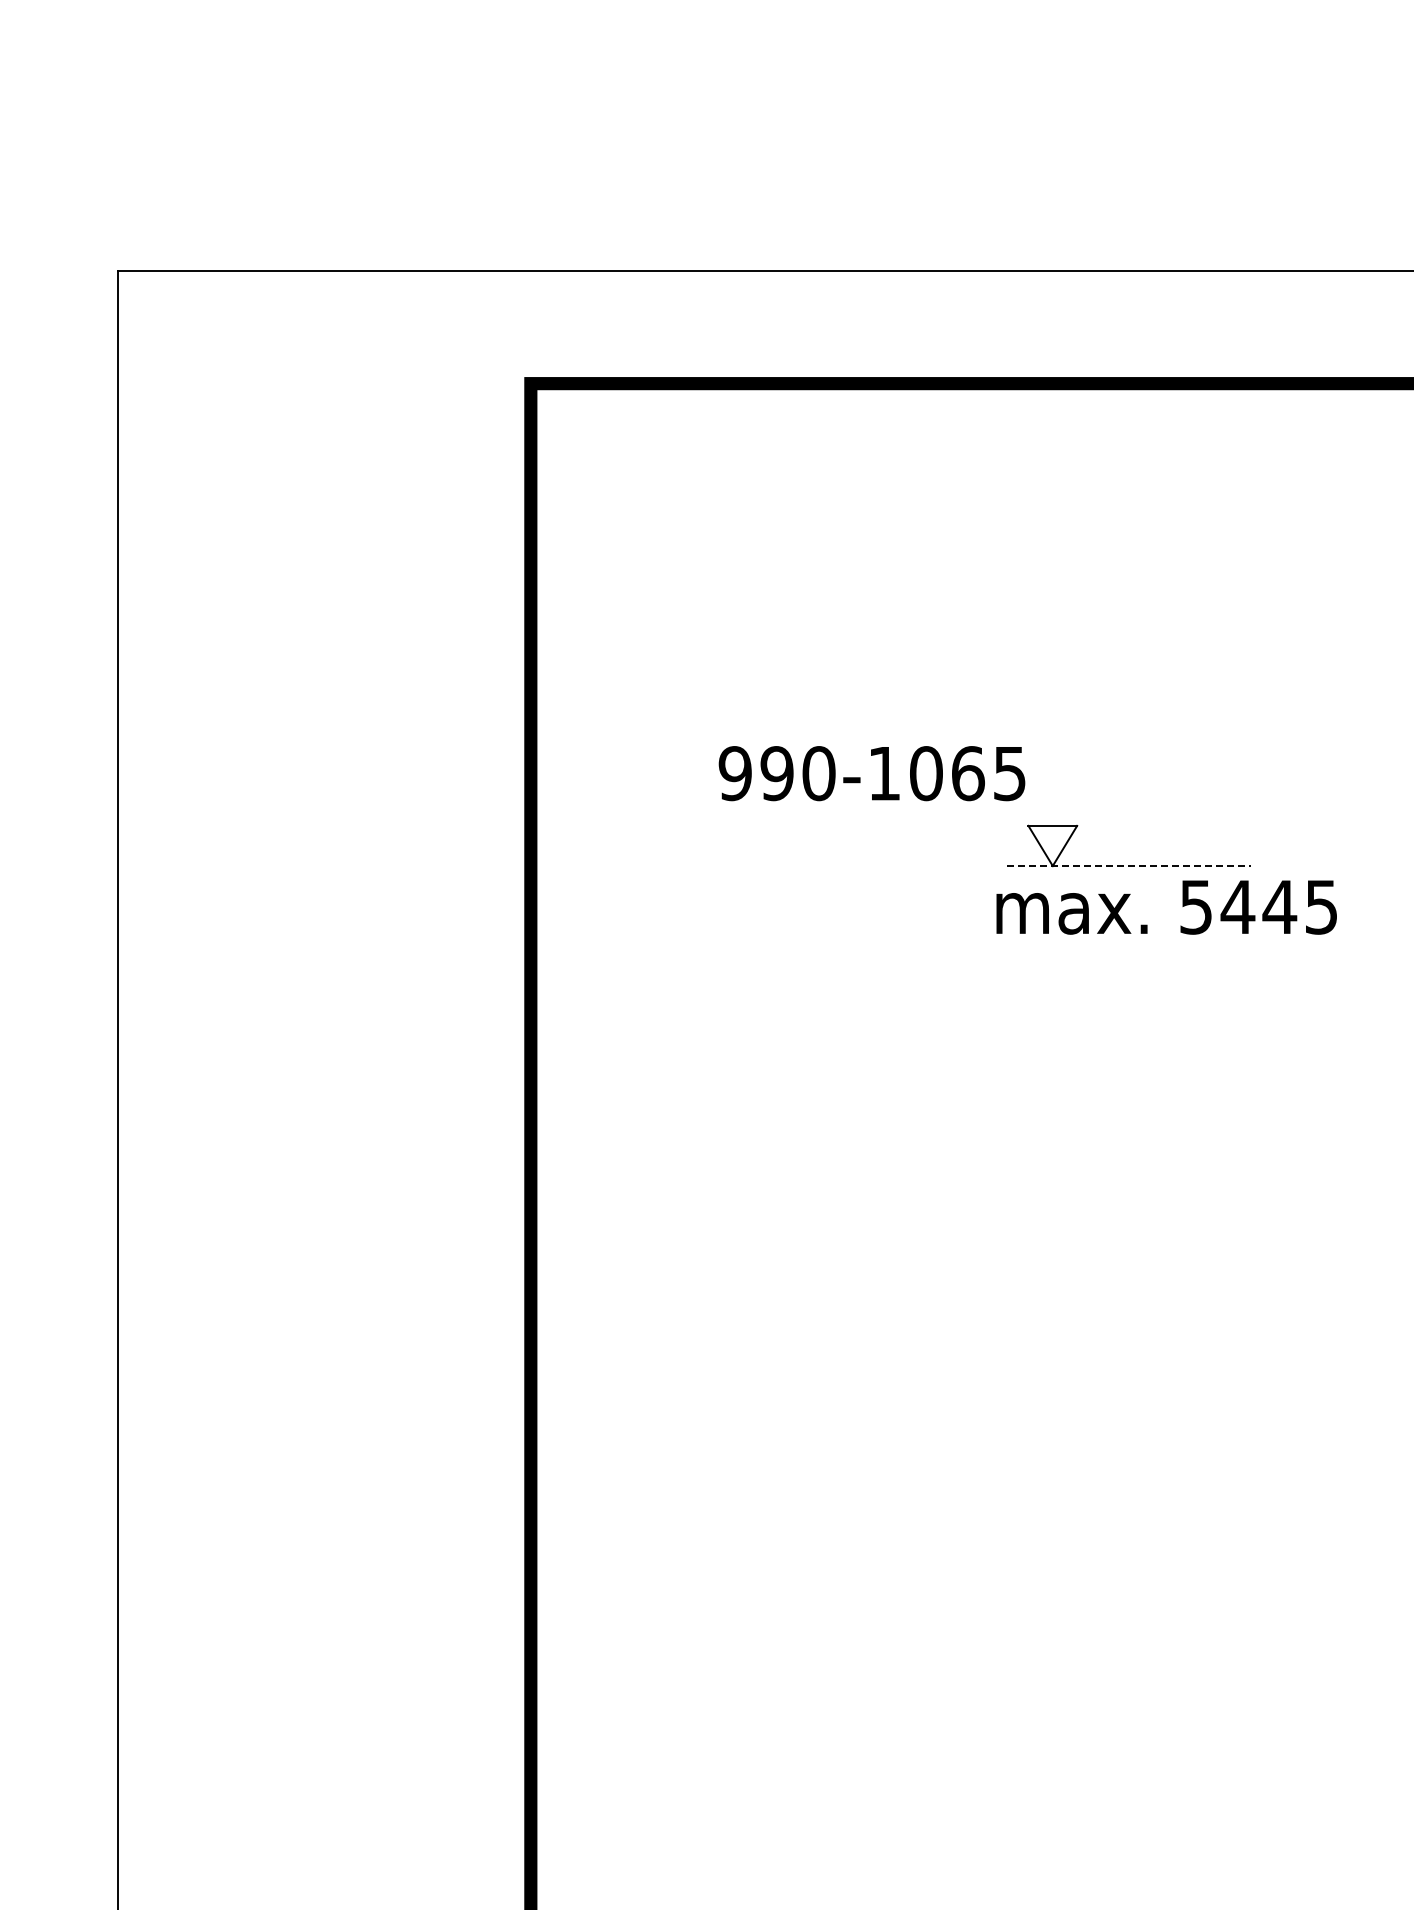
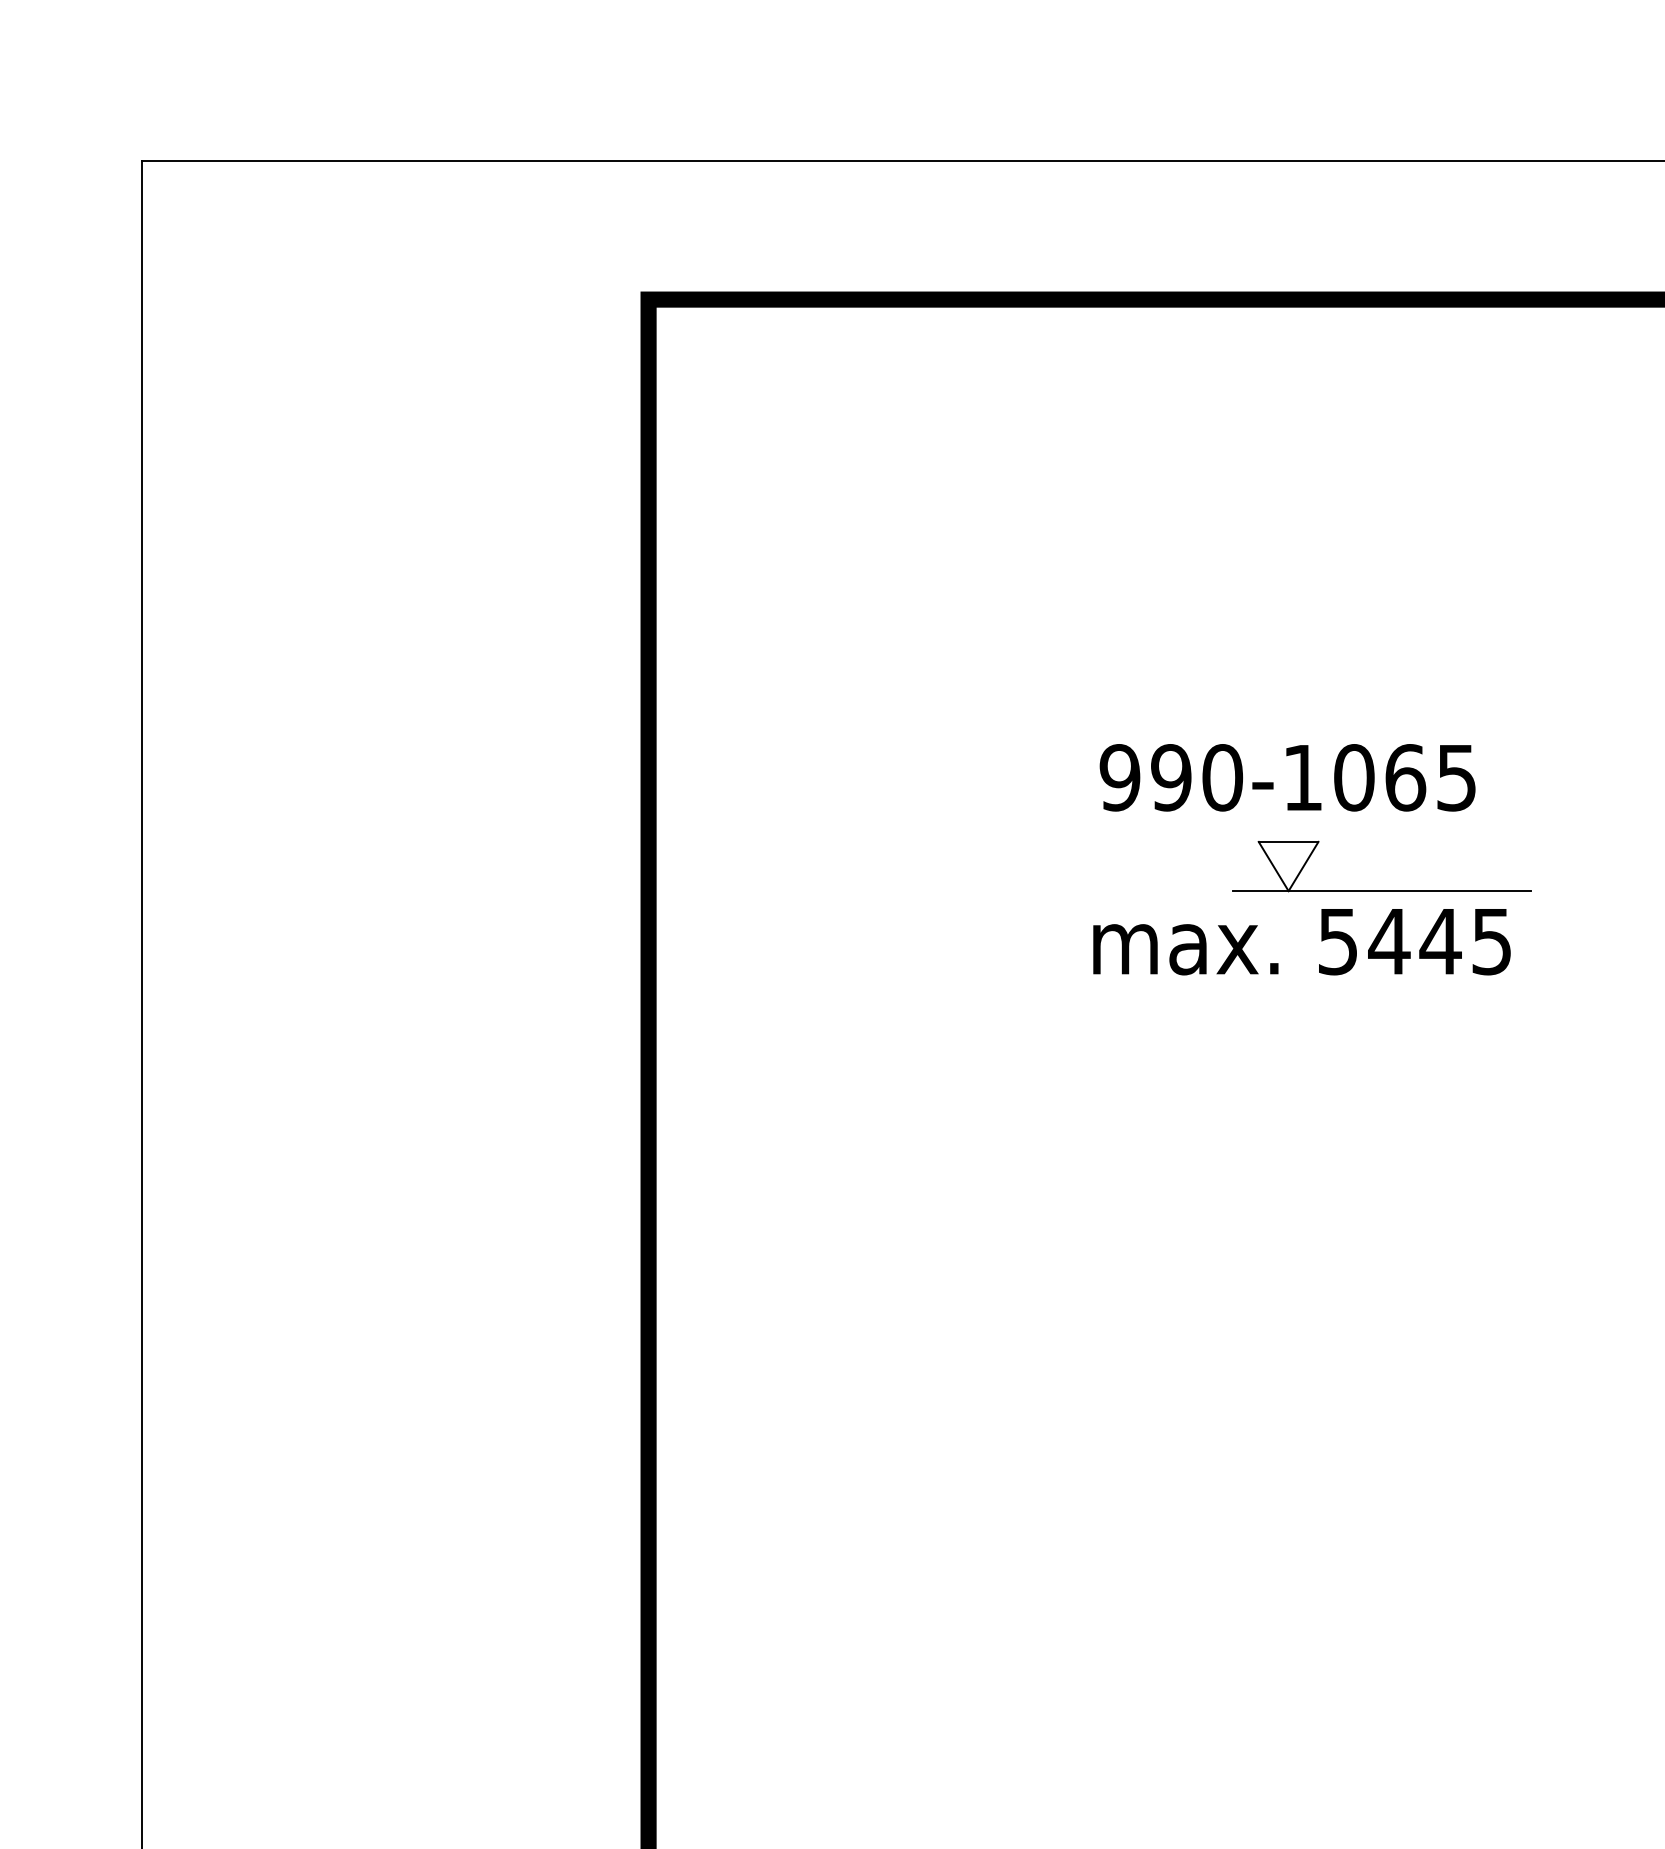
text: (871, 773) -> (1287, 777), moved
line: (1128, 866) -> (1381, 891), dashed -> solid
text: (1166, 907) -> (1301, 941), moved

